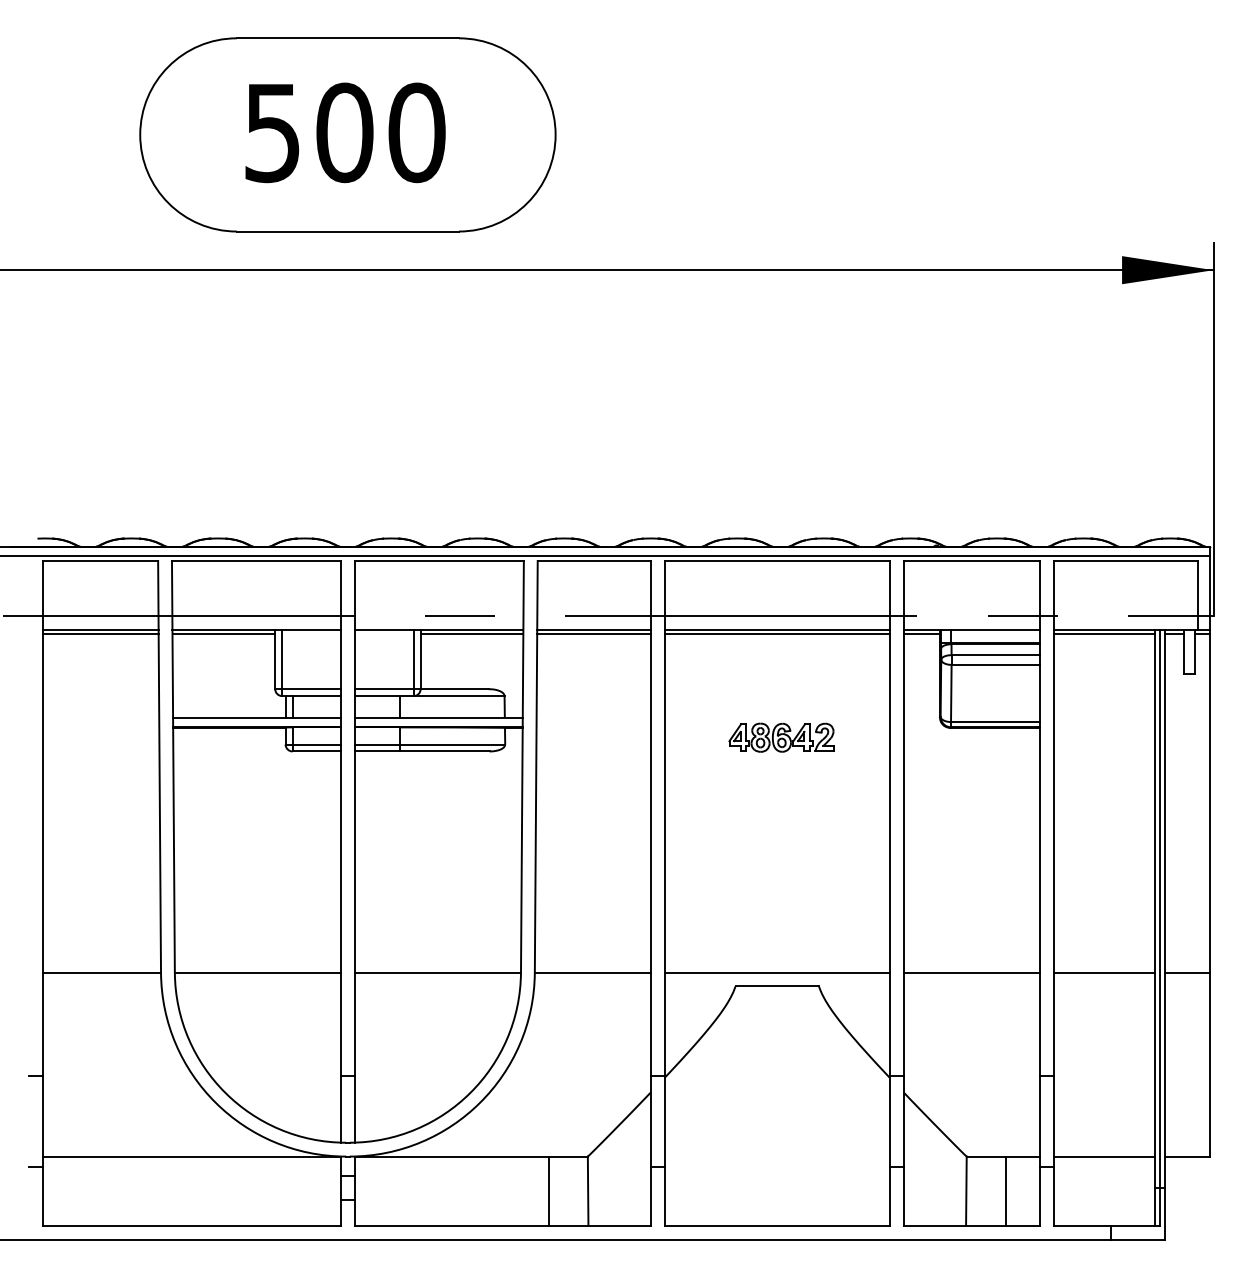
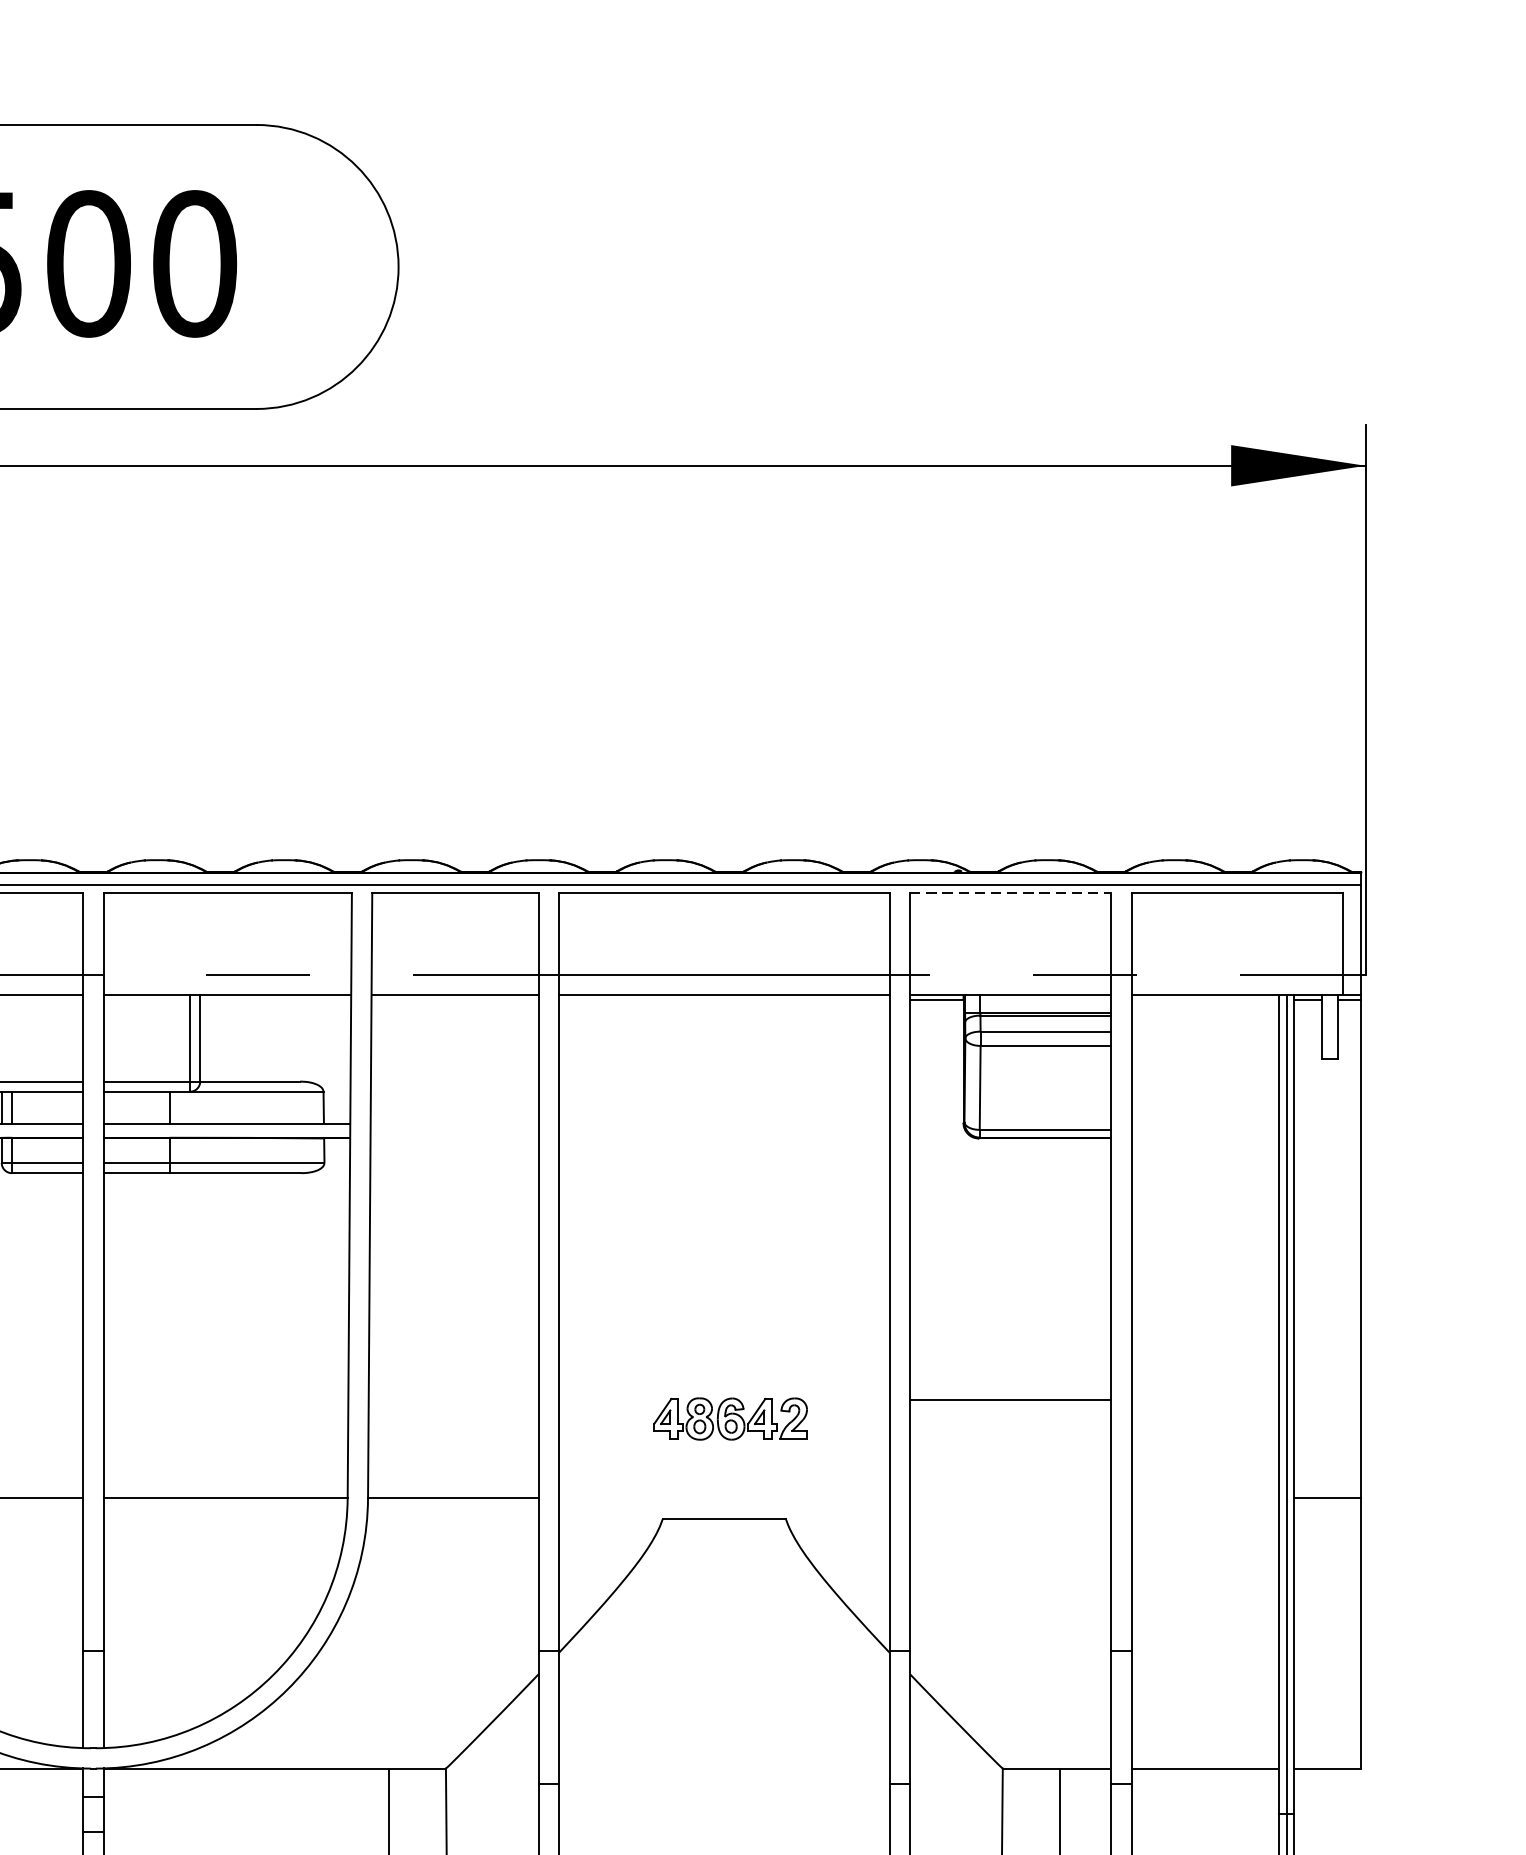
line: (972, 561) -> (1011, 893), solid -> dashed
line: (471, 633) -> (274, 999), removed
line: (593, 633) -> (454, 999), removed
line: (776, 633) -> (723, 999), removed
line: (1104, 633) -> (1205, 999), removed
part: (781, 737) -> (730, 1418), moved
line: (776, 972) -> (723, 1498), removed
line: (971, 972) -> (1009, 1399), moved
line: (1104, 972) -> (1205, 1498), removed

